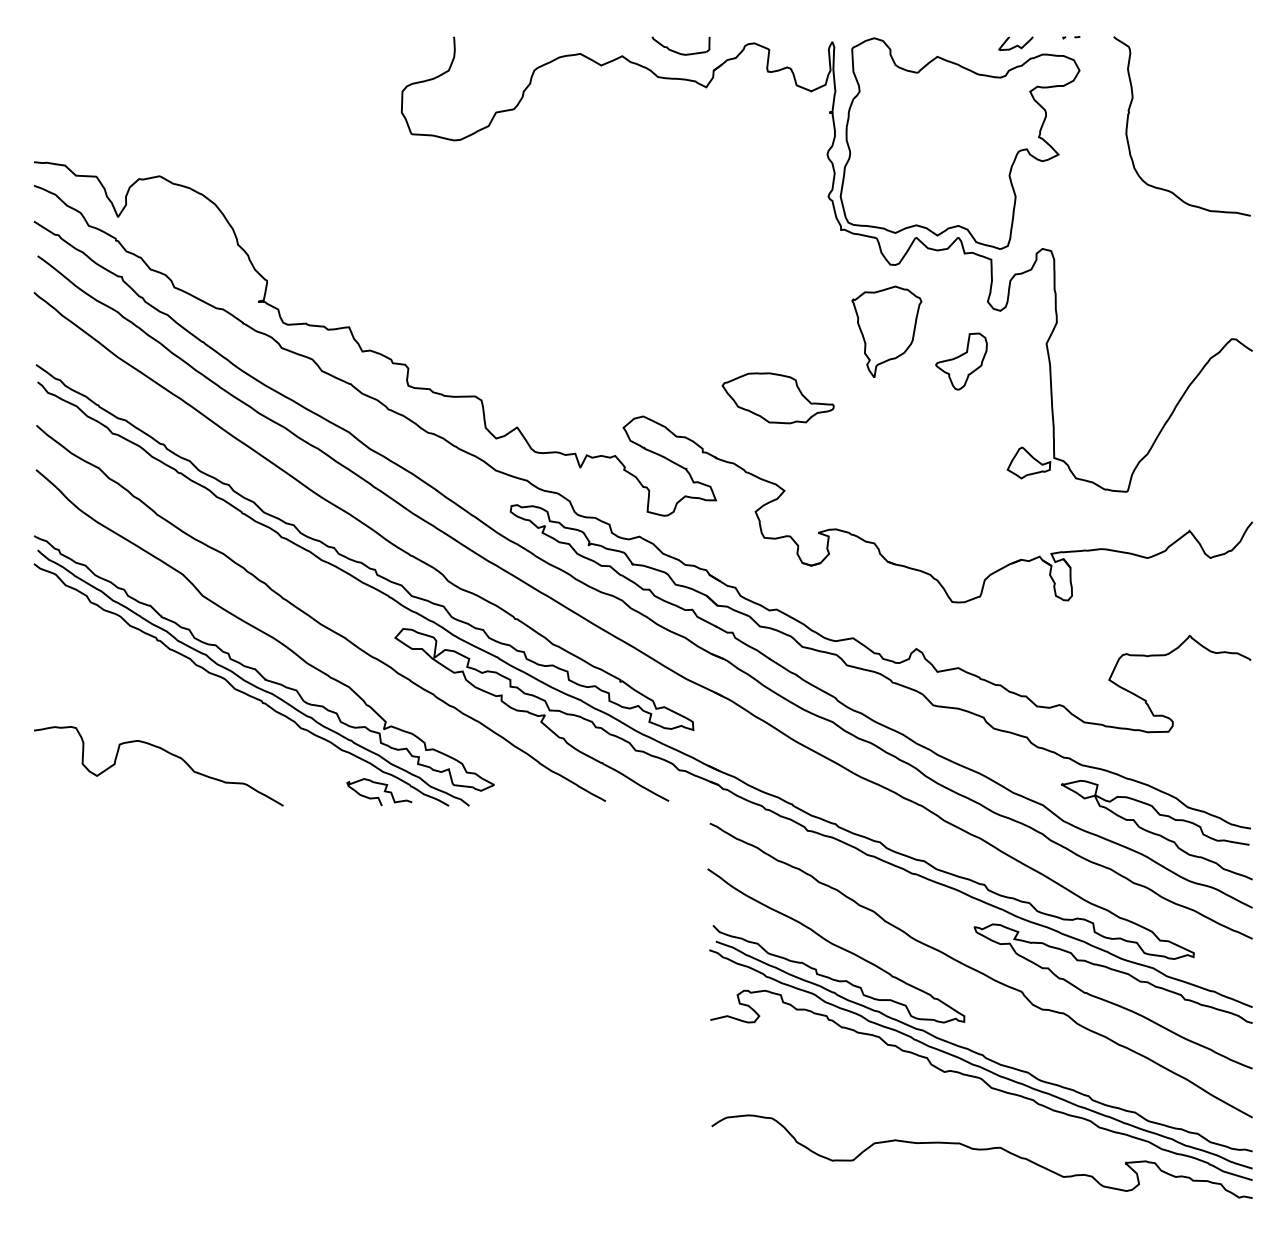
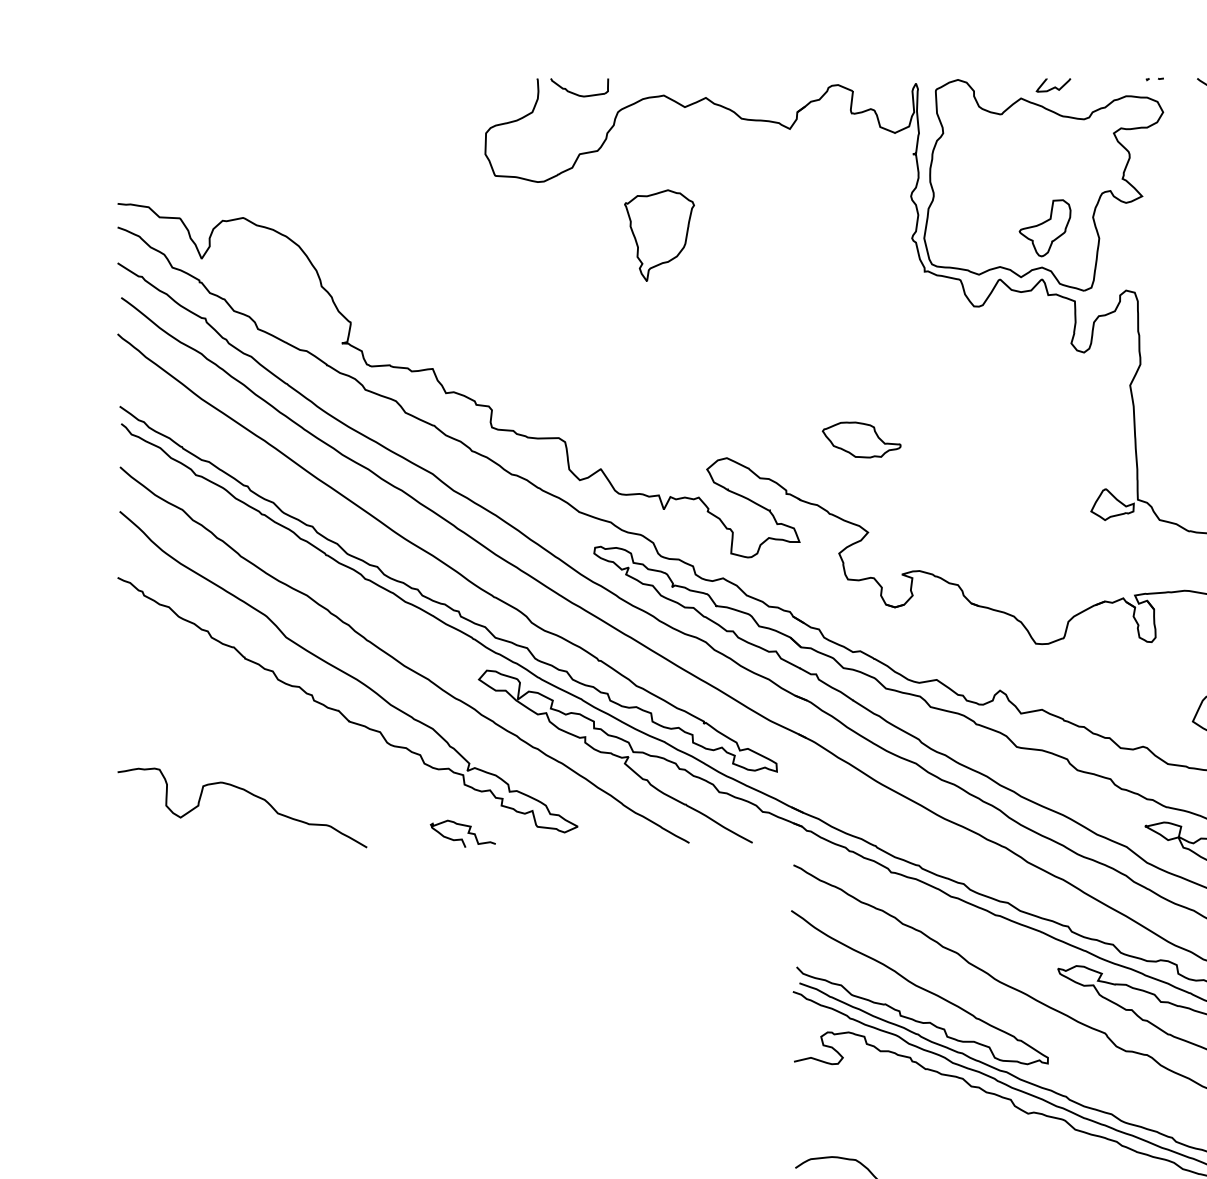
curve: (1015, 45) -> (1053, 87), moved
part: (677, 51) -> (576, 93), moved
part: (886, 331) -> (659, 235), moved
part: (961, 361) -> (1045, 228), moved
part: (777, 398) -> (861, 440), size x0.7
part: (251, 677) -> (335, 719), removed

